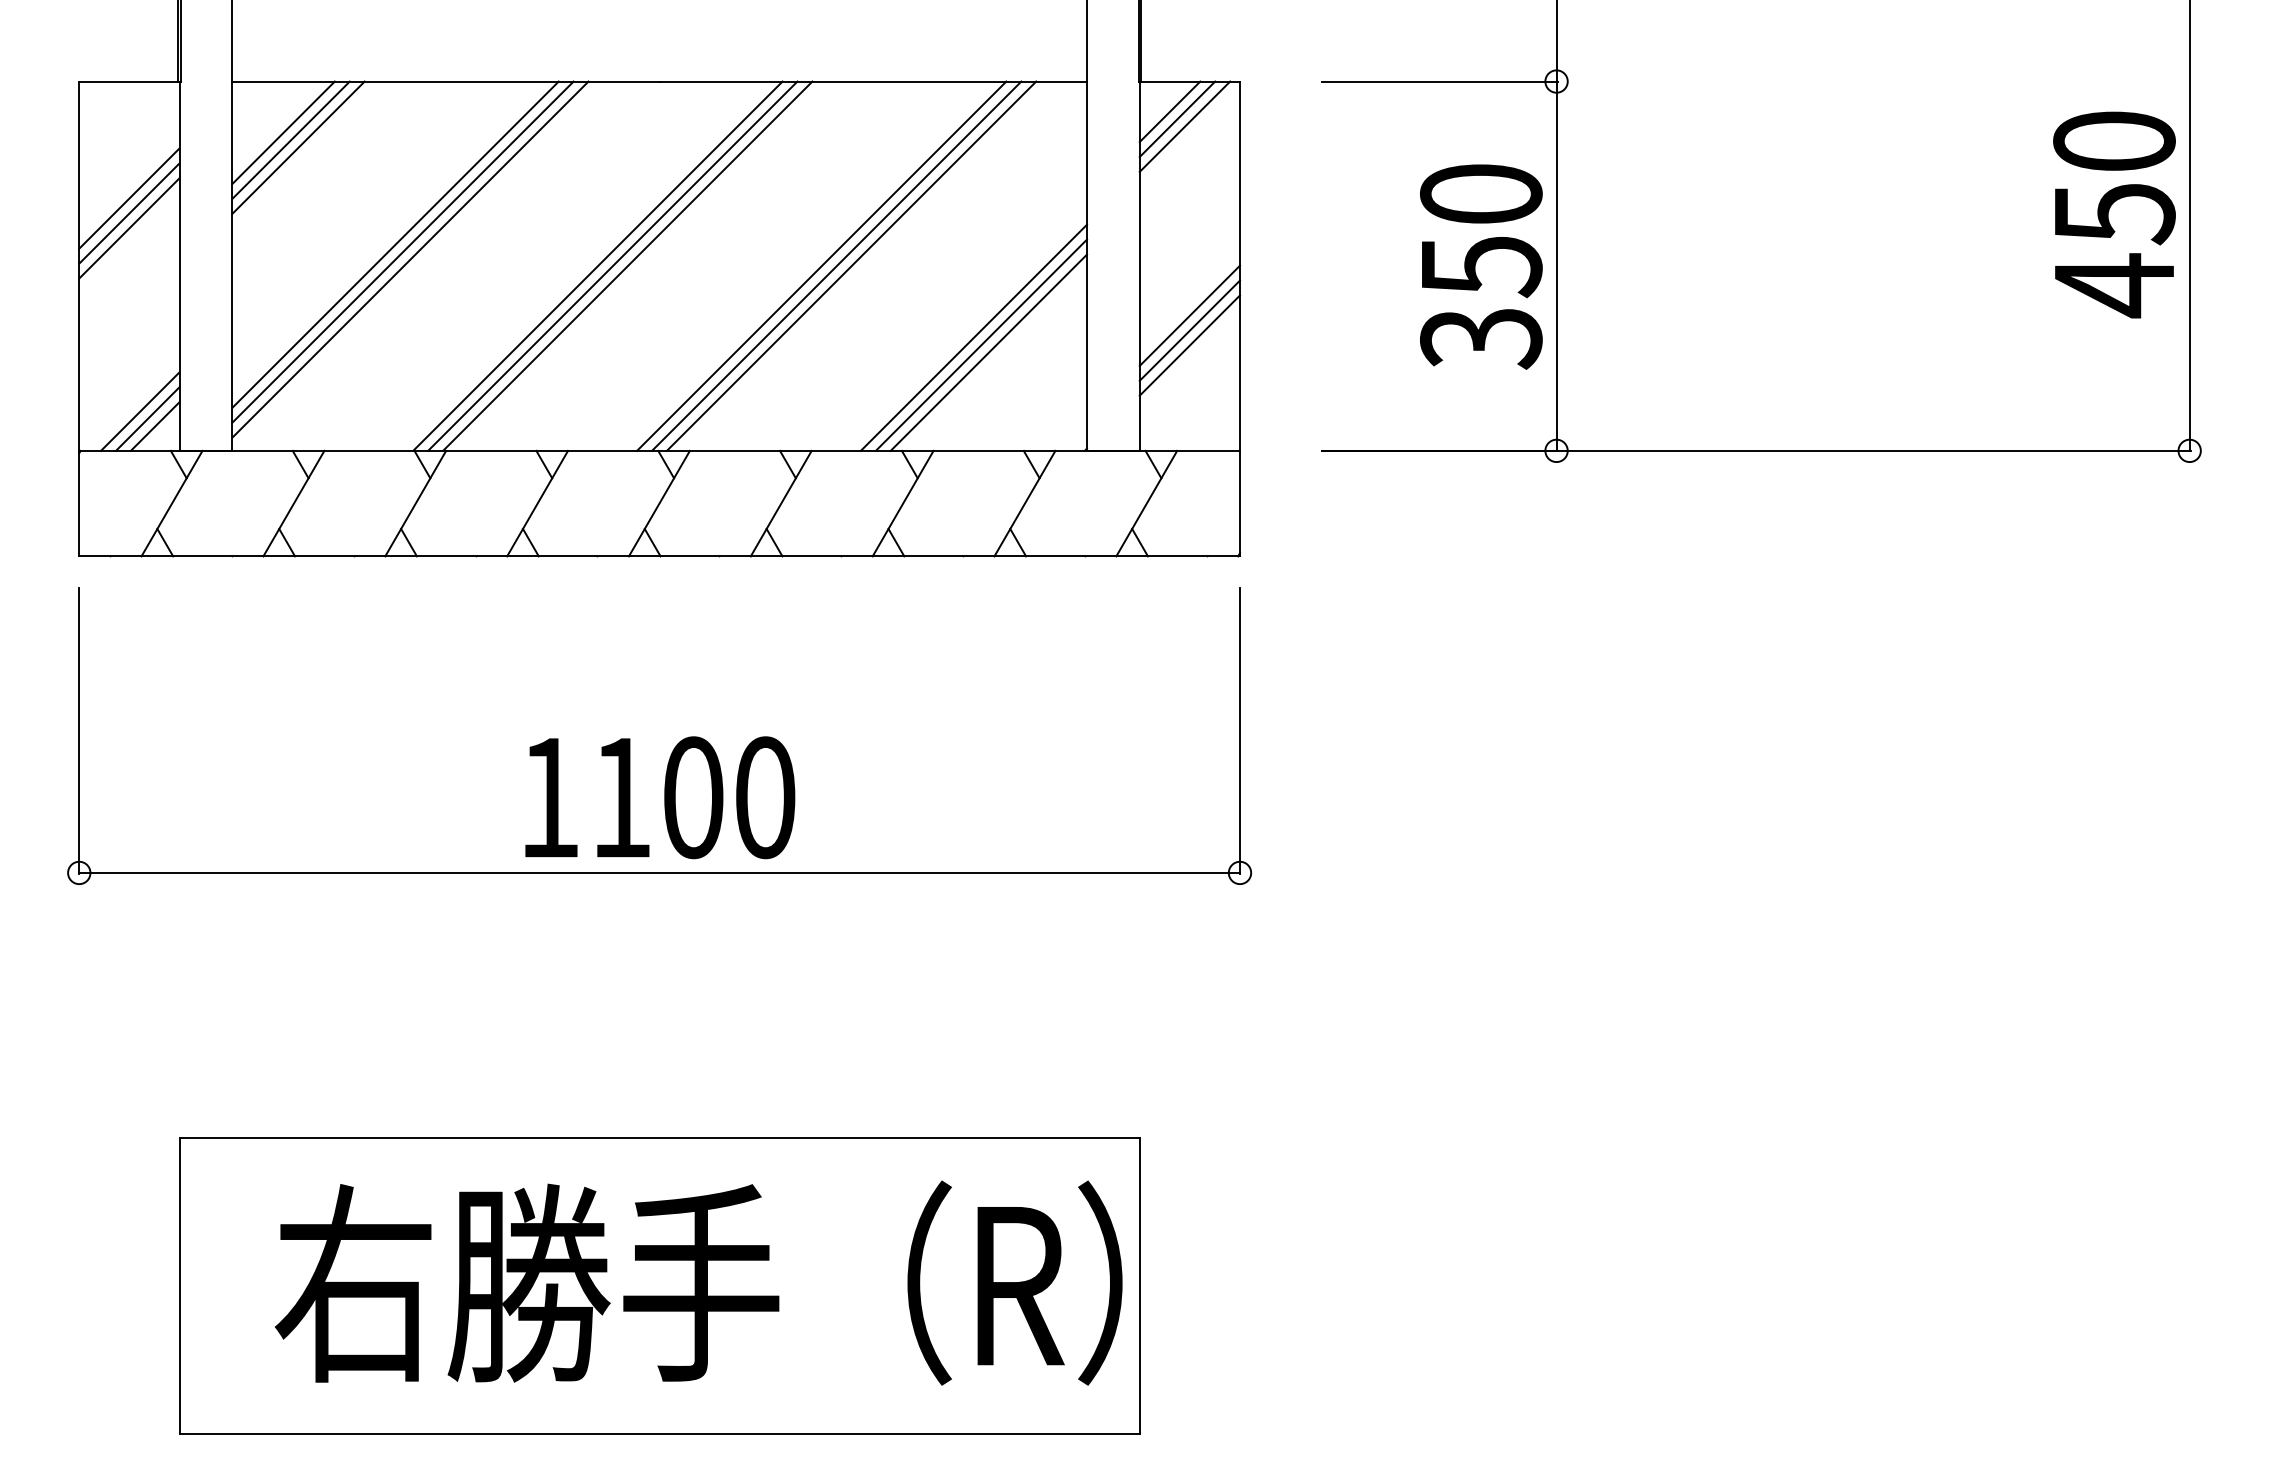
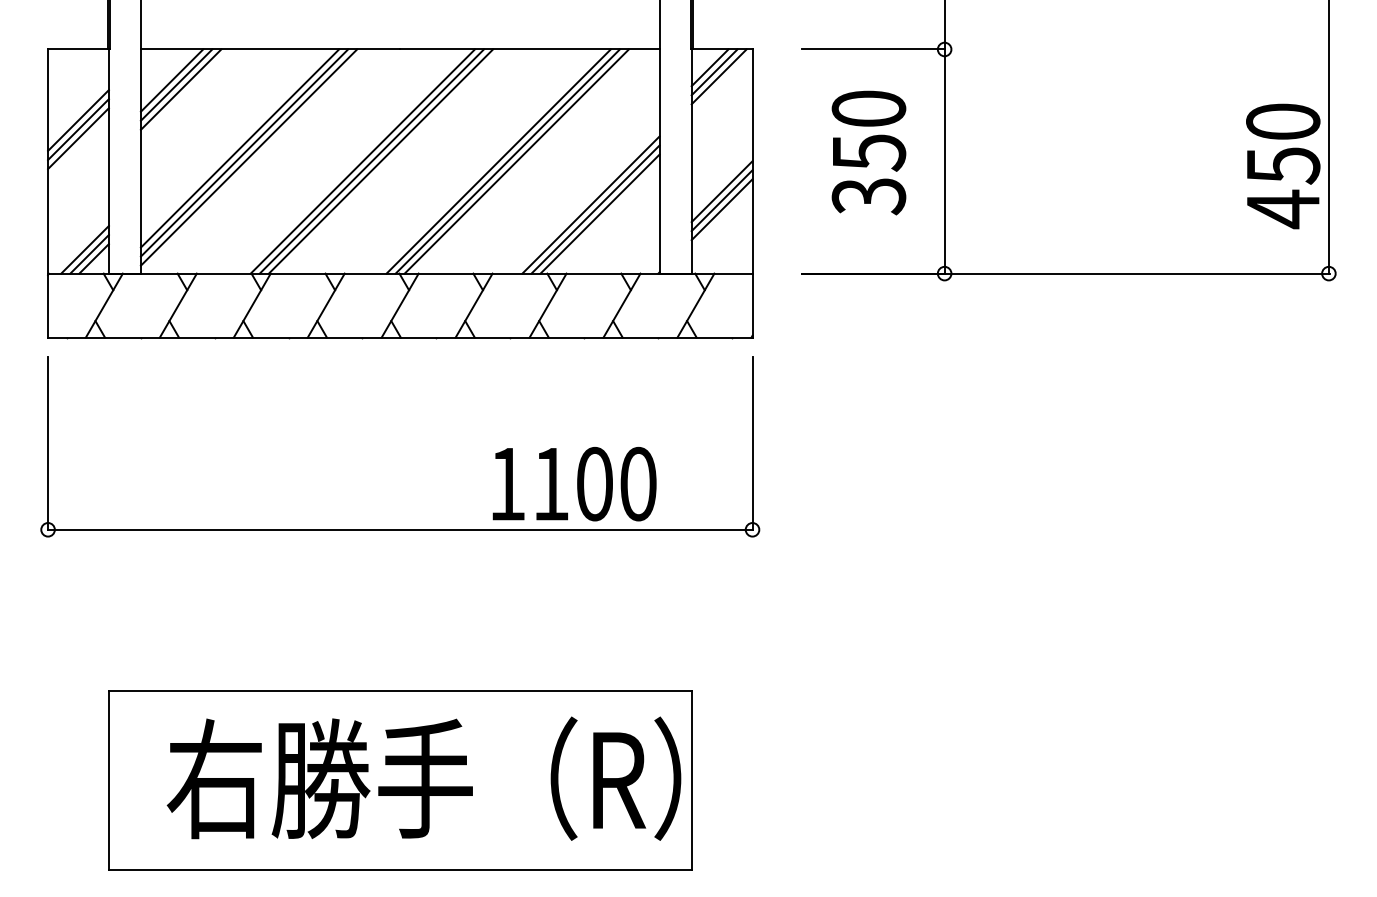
text: (2114, 215) -> (1283, 166), moved
text: (1480, 266) -> (868, 152), moved
text: (659, 798) -> (574, 484), moved

